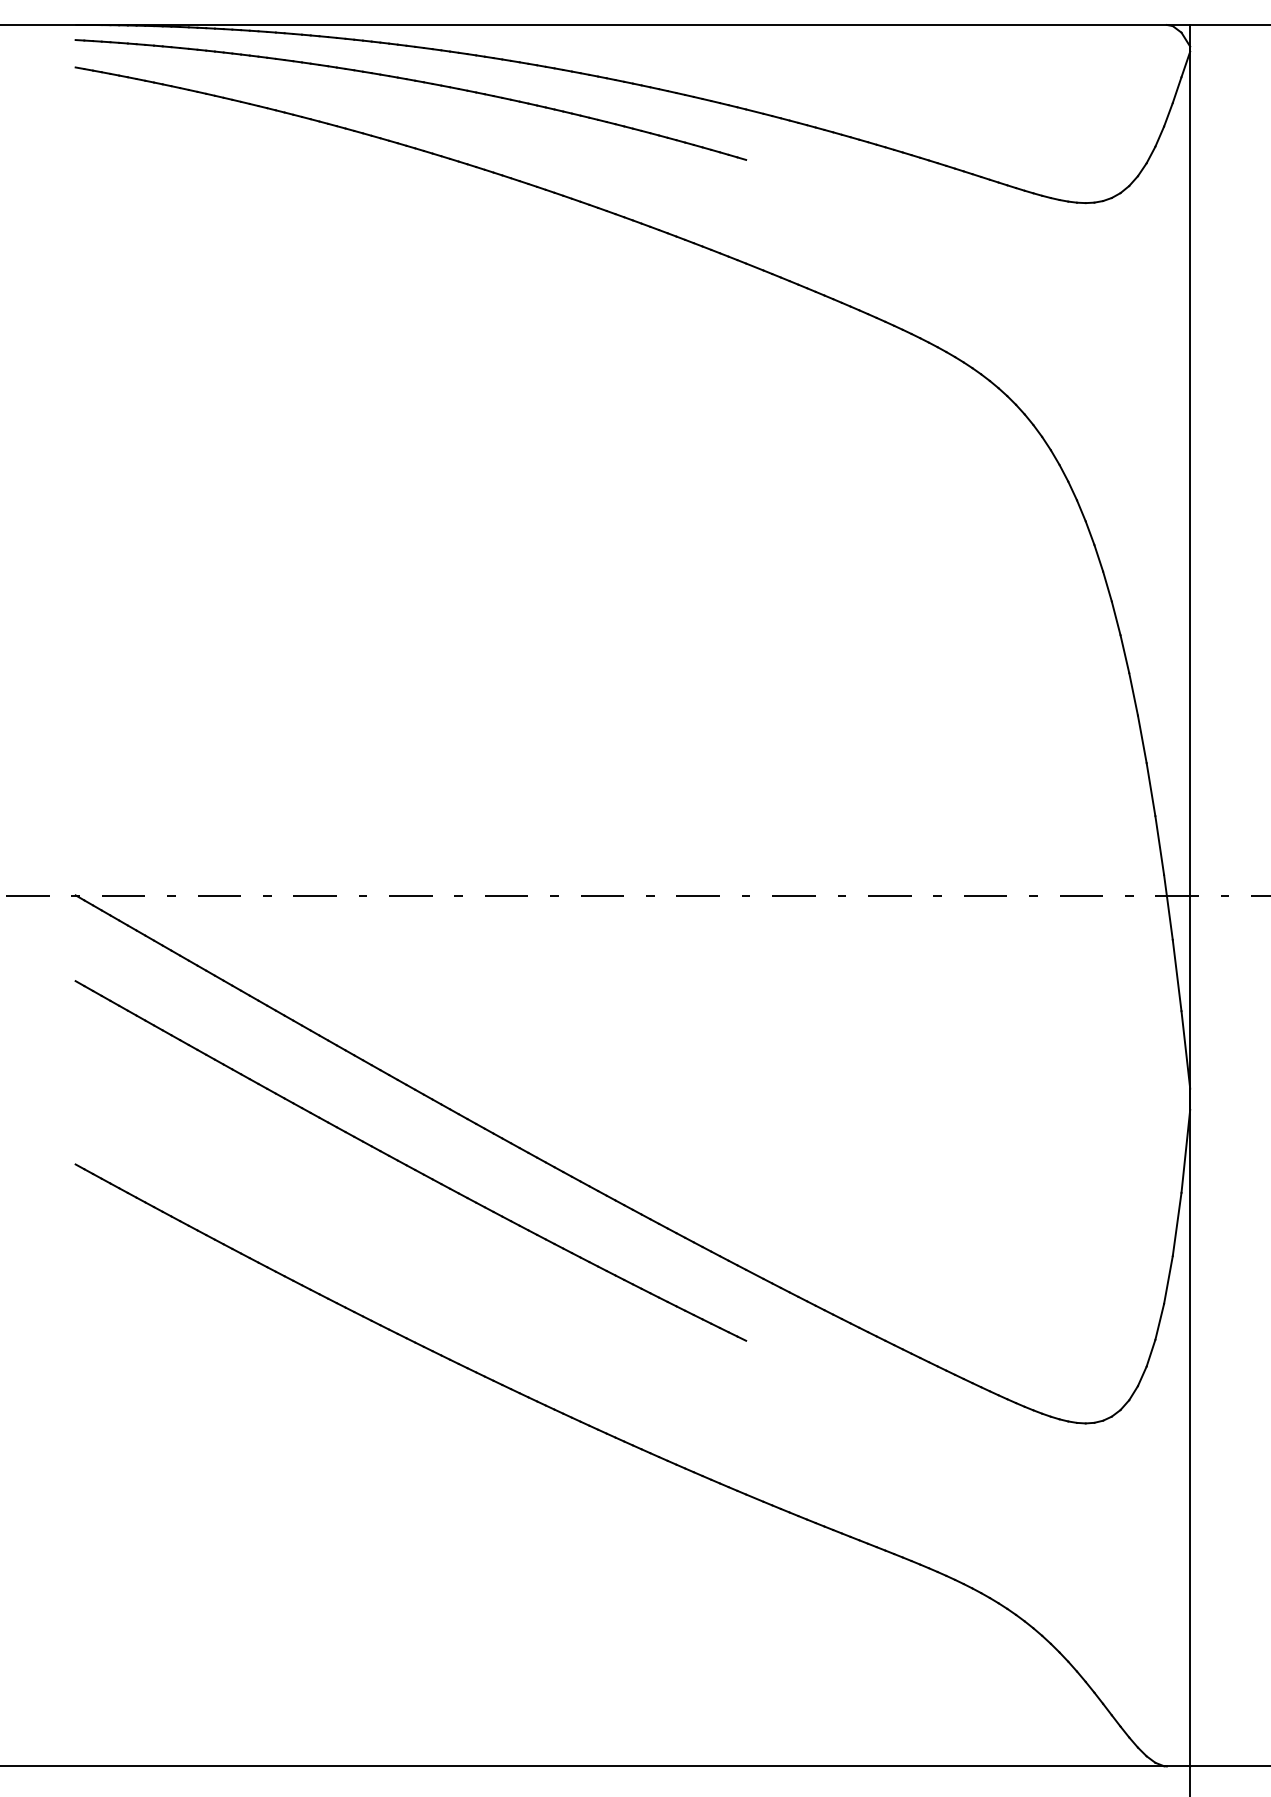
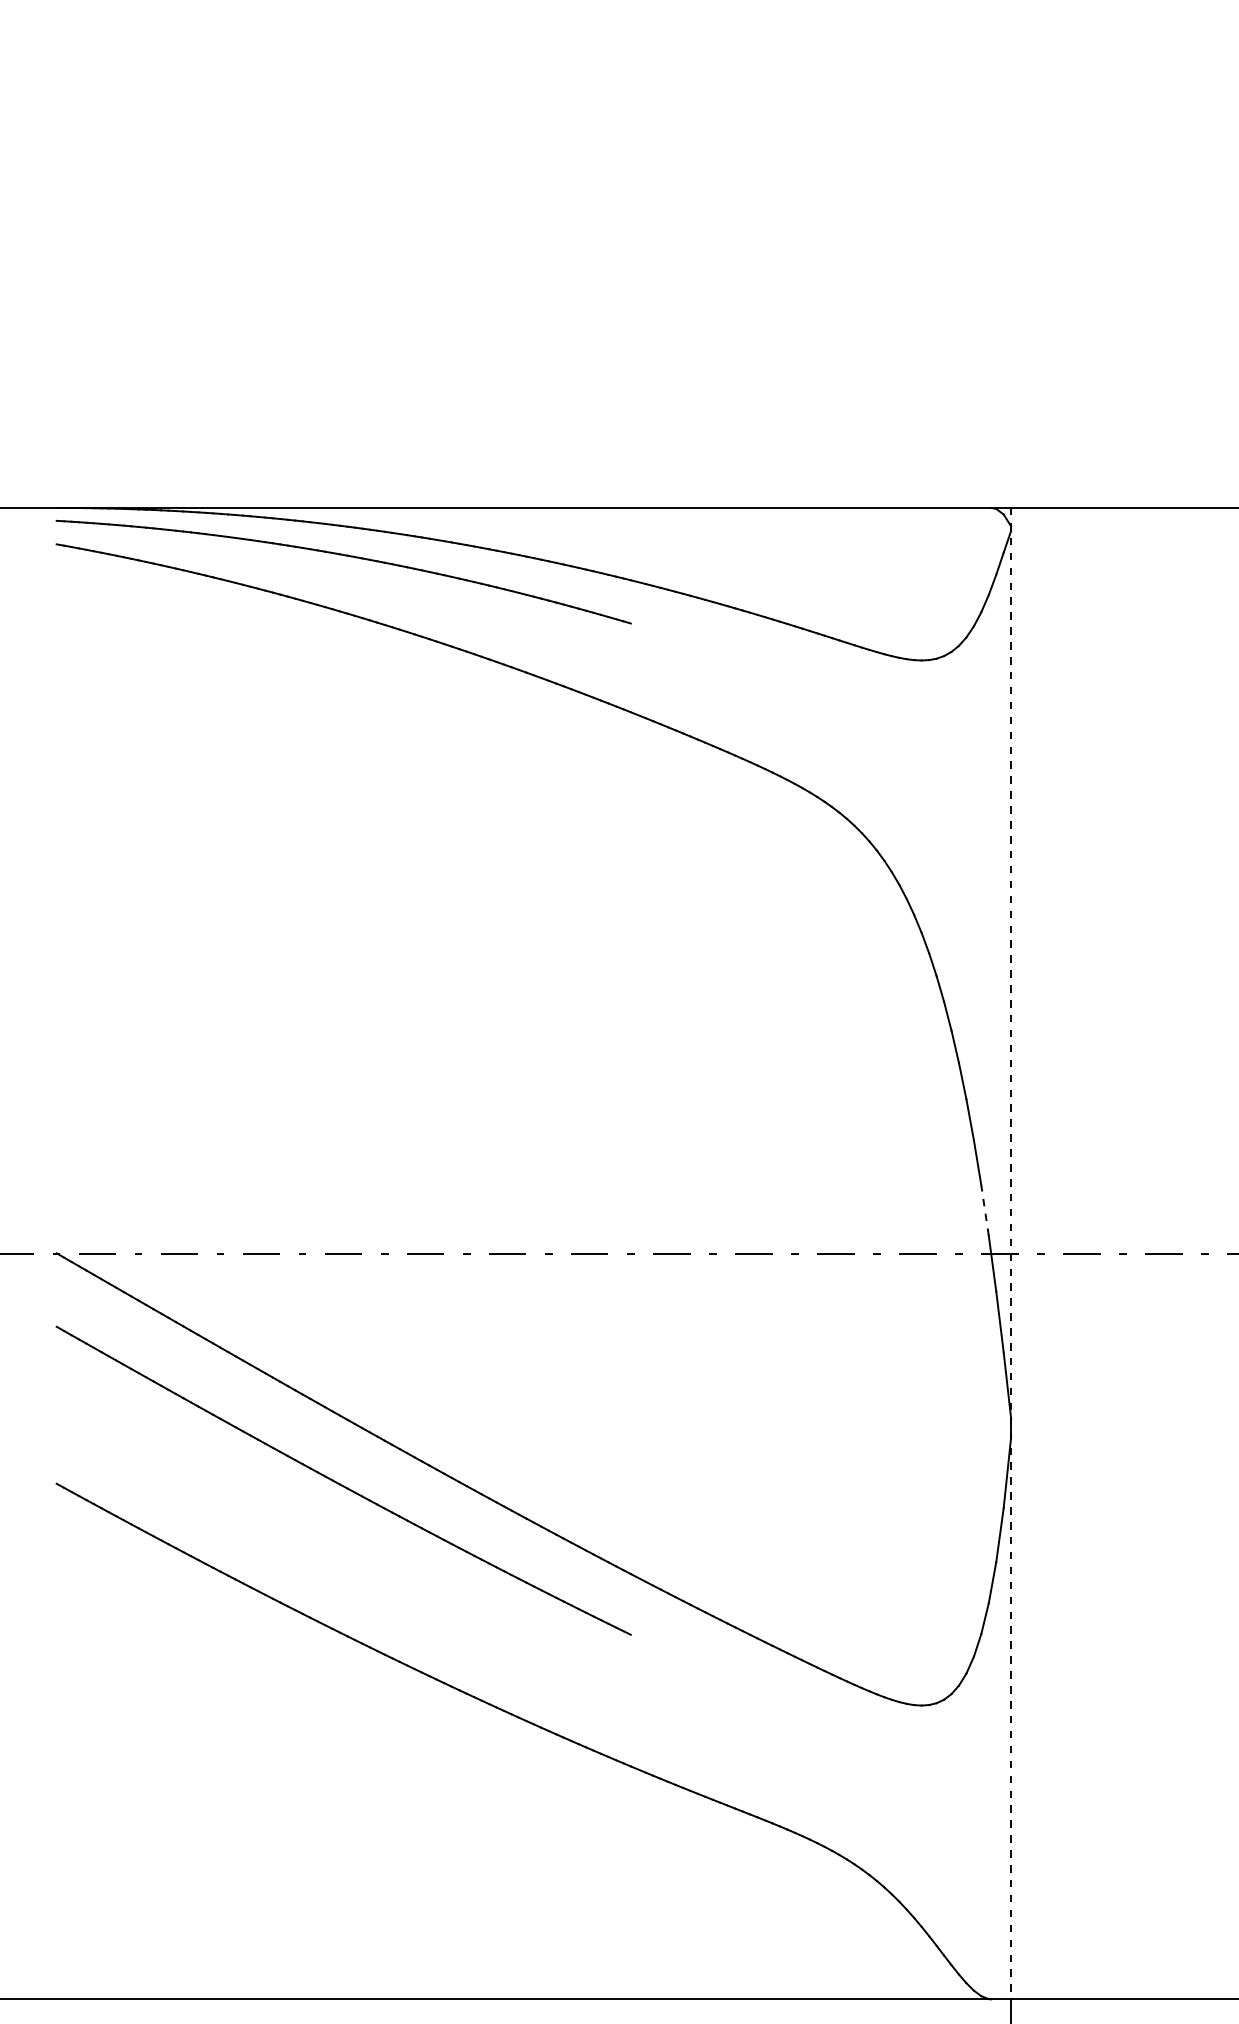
line: (1159, 845) -> (984, 1210), solid -> dashed
line: (1190, 895) -> (1011, 1253), solid -> dashed

